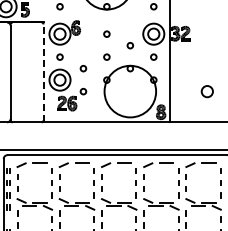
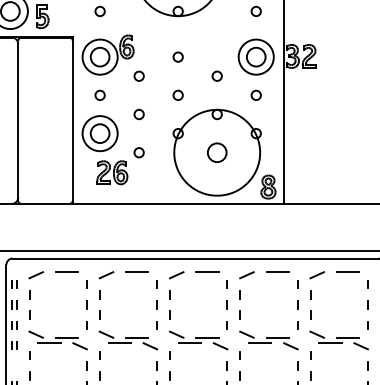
circle: (83, 45) -> (139, 75), added
line: (43, 71) -> (72, 119), dashed -> solid
circle: (206, 91) -> (215, 152), moved

